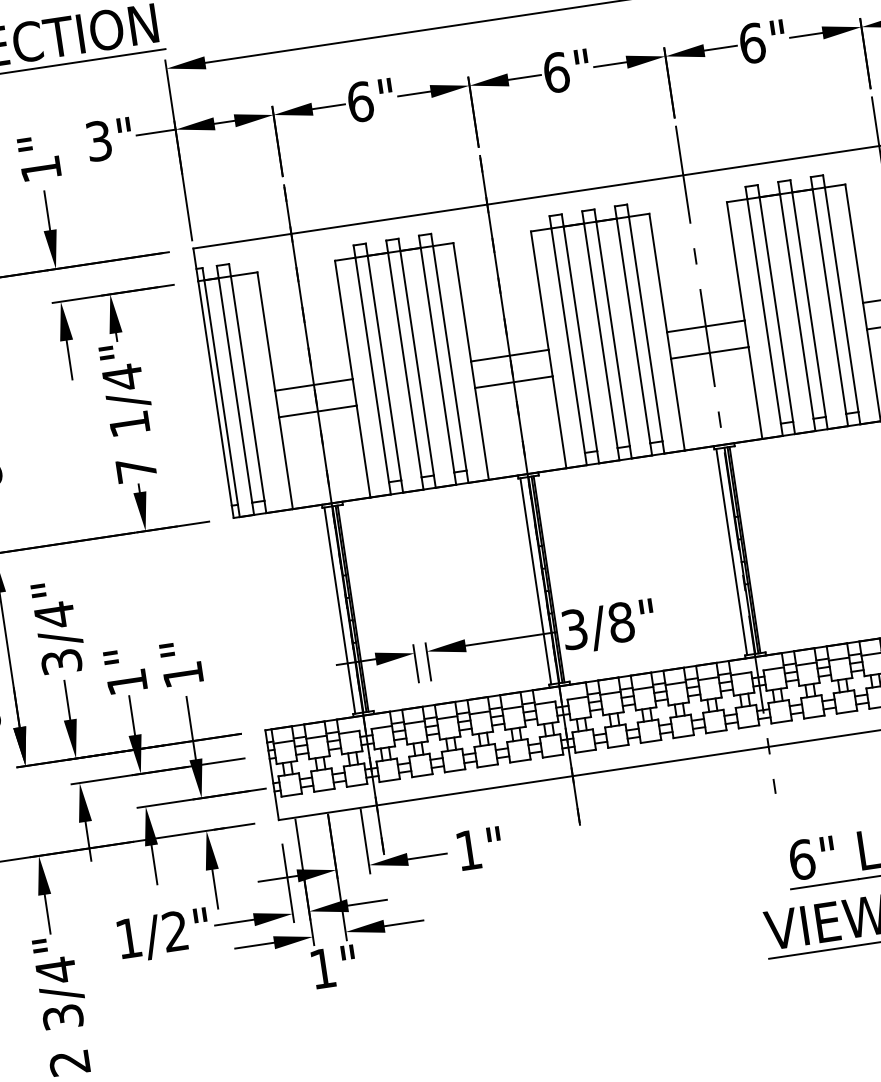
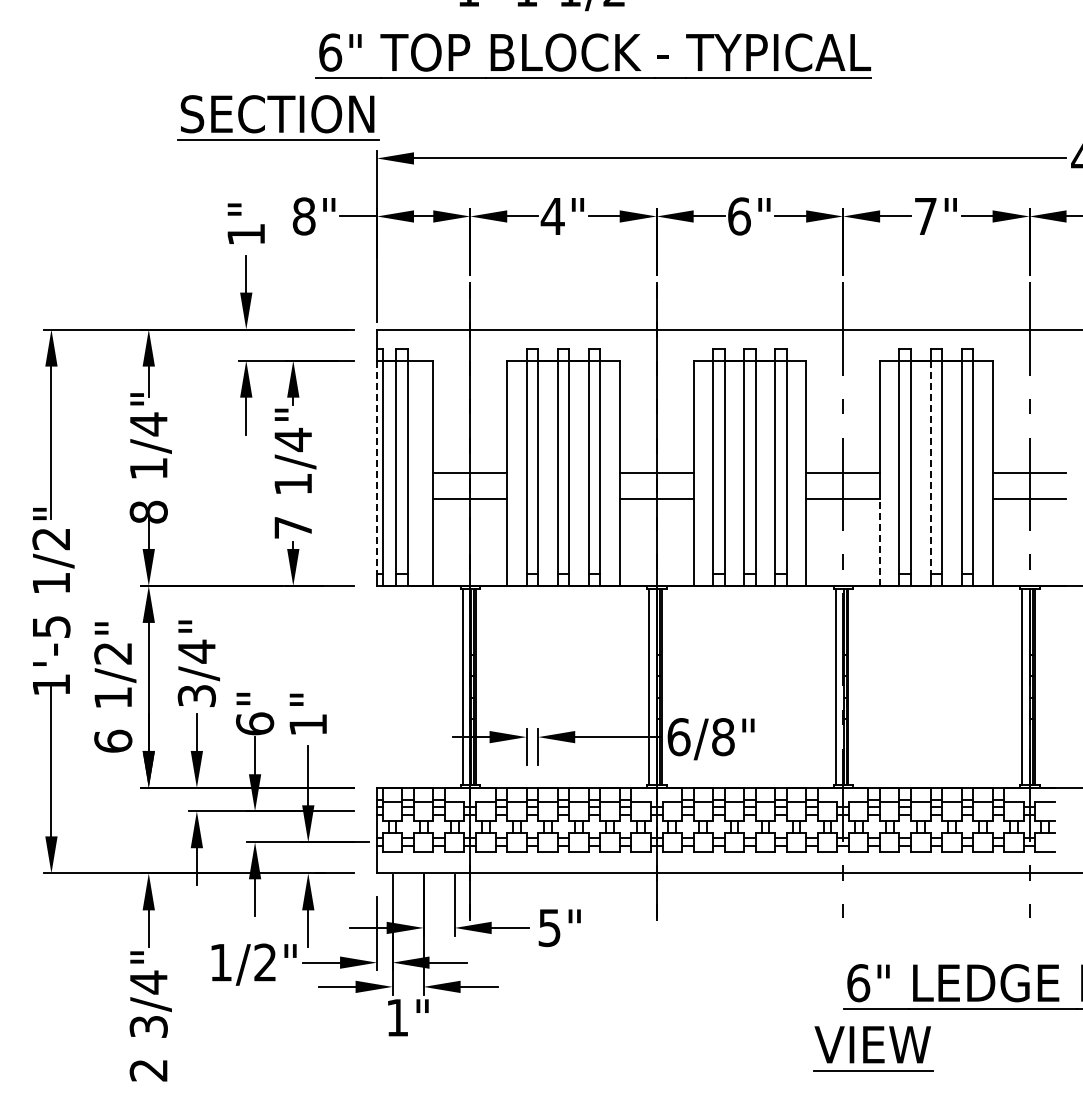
text: (752, 43) -> (925, 216), 6" -> 7"
text: (360, 102) -> (552, 216), 6" -> 4"
text: (98, 141) -> (303, 216), 3" -> 8"
line: (796, 306) -> (930, 467), solid -> dashed
line: (215, 393) -> (377, 467), solid -> dashed
line: (756, 393) -> (880, 542), solid -> dashed
text: (574, 629) -> (678, 737), 3/8" -> 6/8"
text: (127, 681) -> (255, 723), 1" -> 6"
text: (468, 850) -> (549, 928), 1" -> 5"

